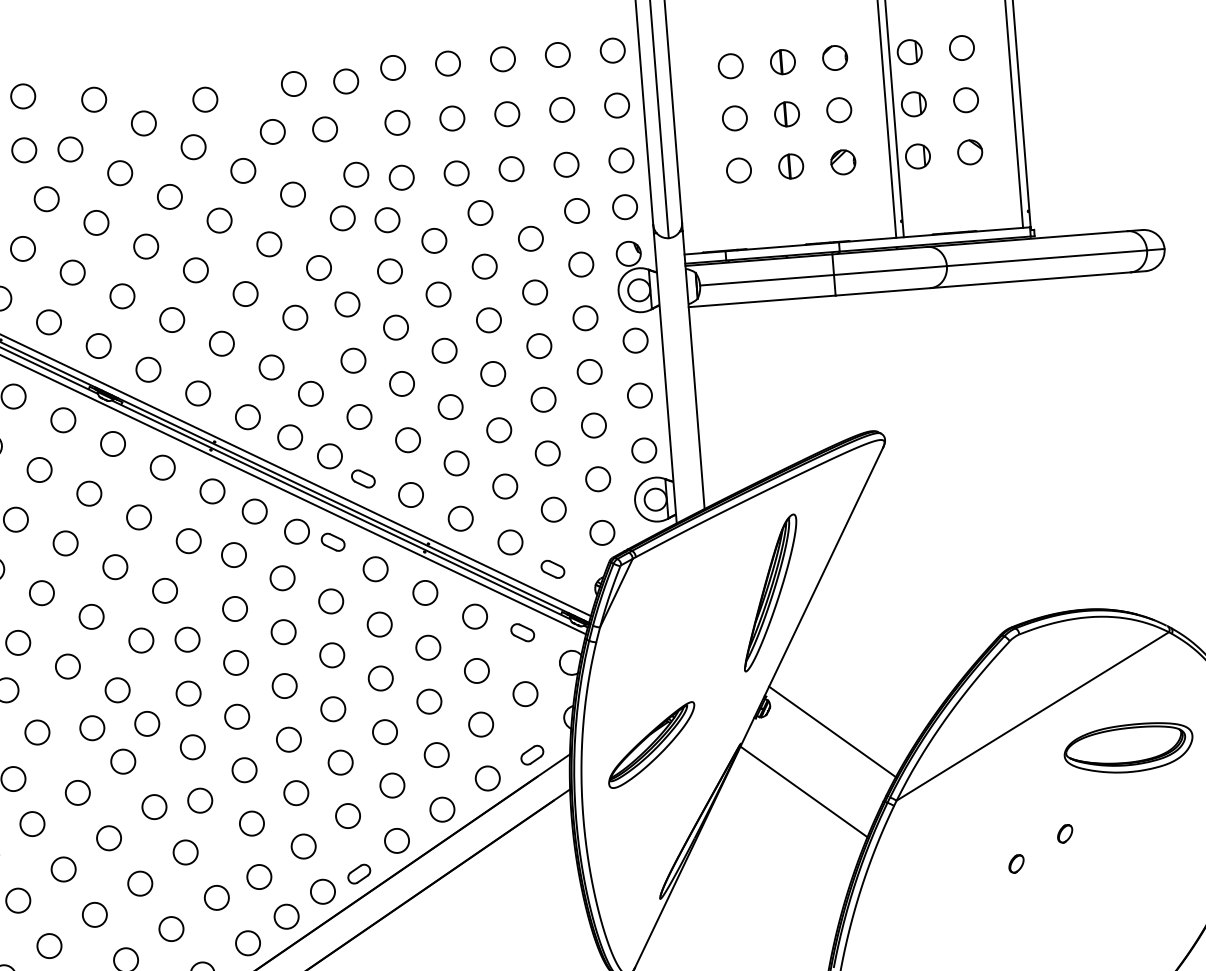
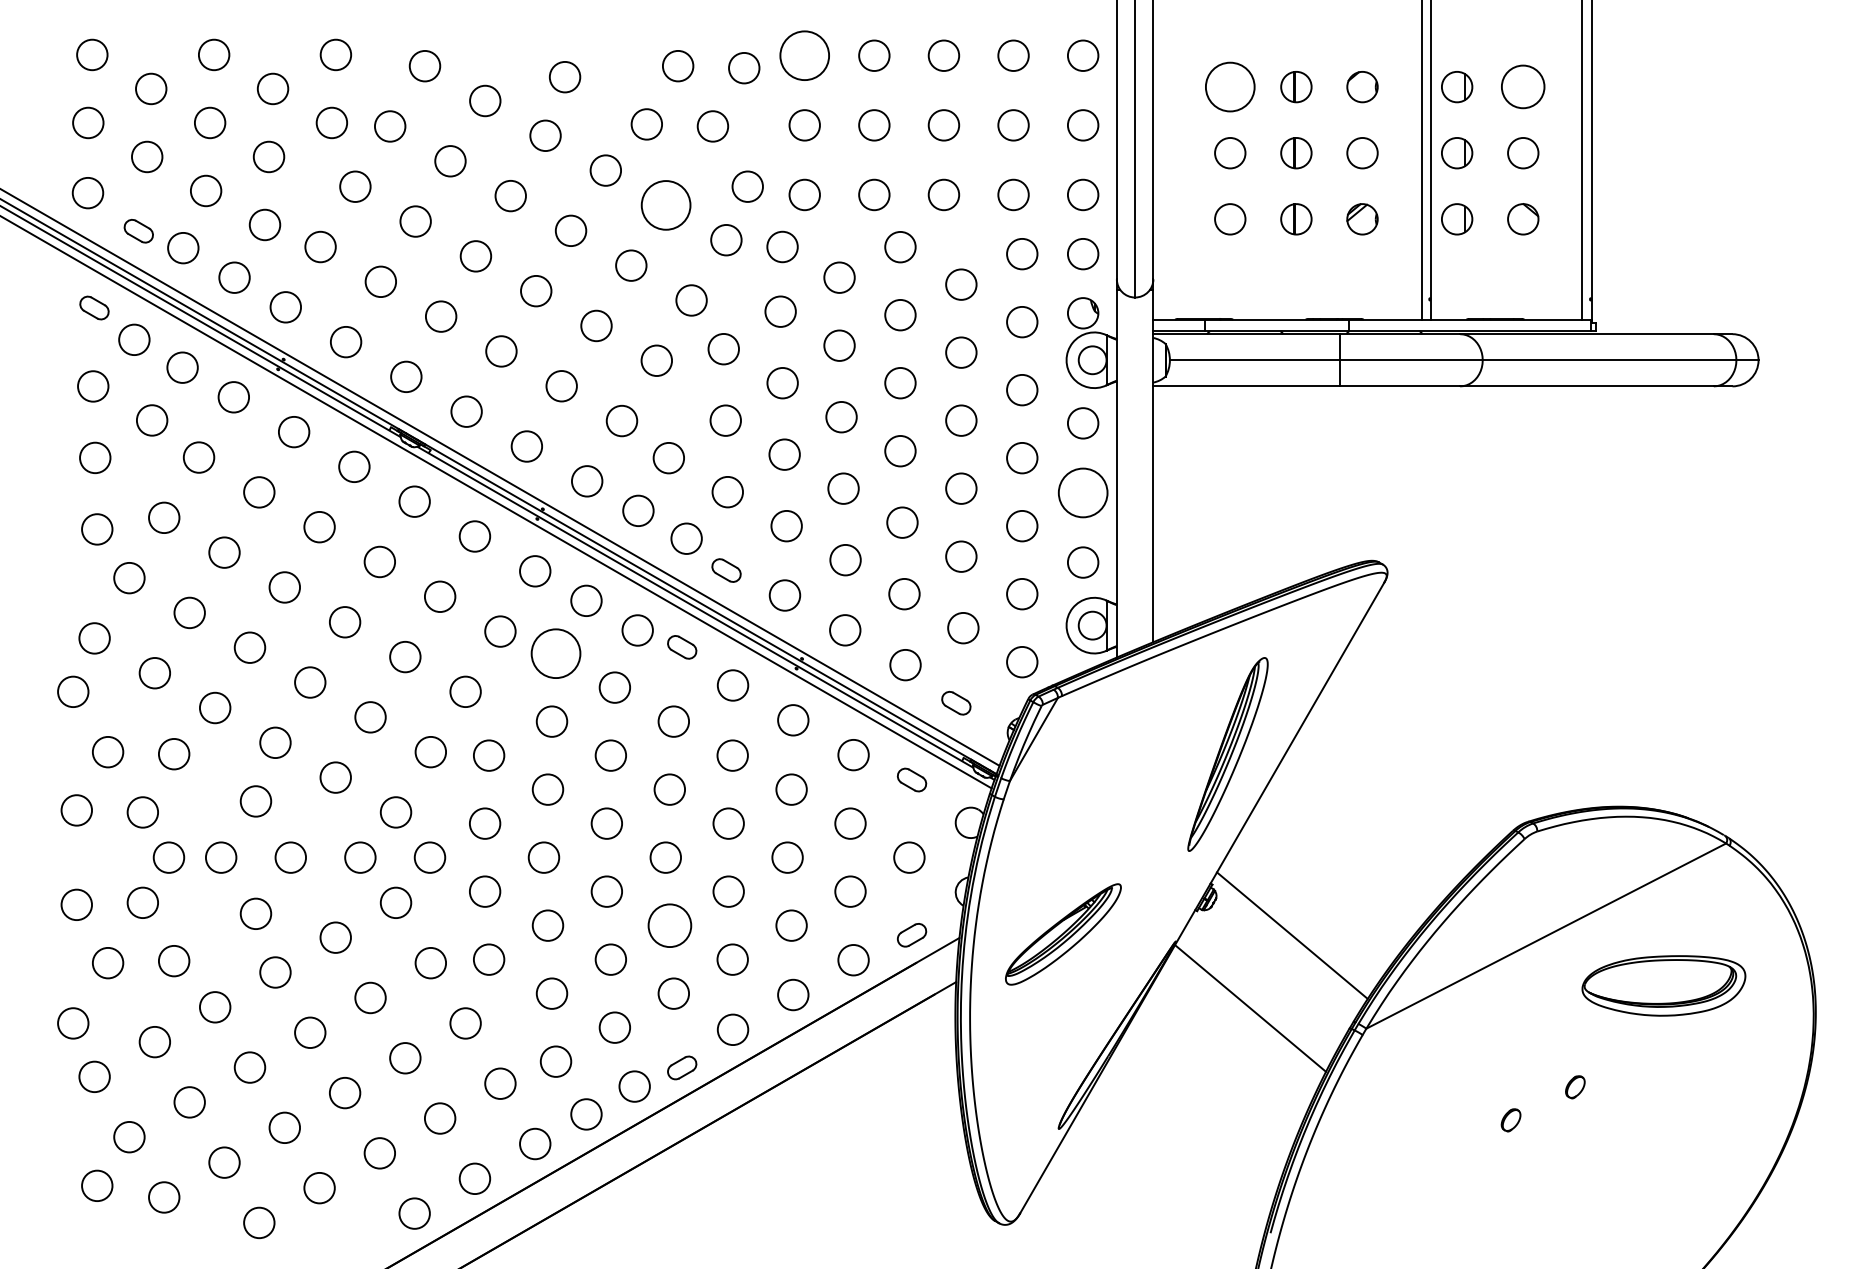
circle: (962, 48) -> (1523, 87), size x1.4
circle: (730, 65) -> (1230, 86), size x1.6
circle: (392, 67) -> (804, 55), size x1.6
circle: (292, 194) -> (665, 205), size x1.6
circle: (639, 395) -> (1082, 492), size x1.6
circle: (233, 555) -> (555, 653), size x1.6
circle: (340, 762) -> (669, 925), size x1.4

